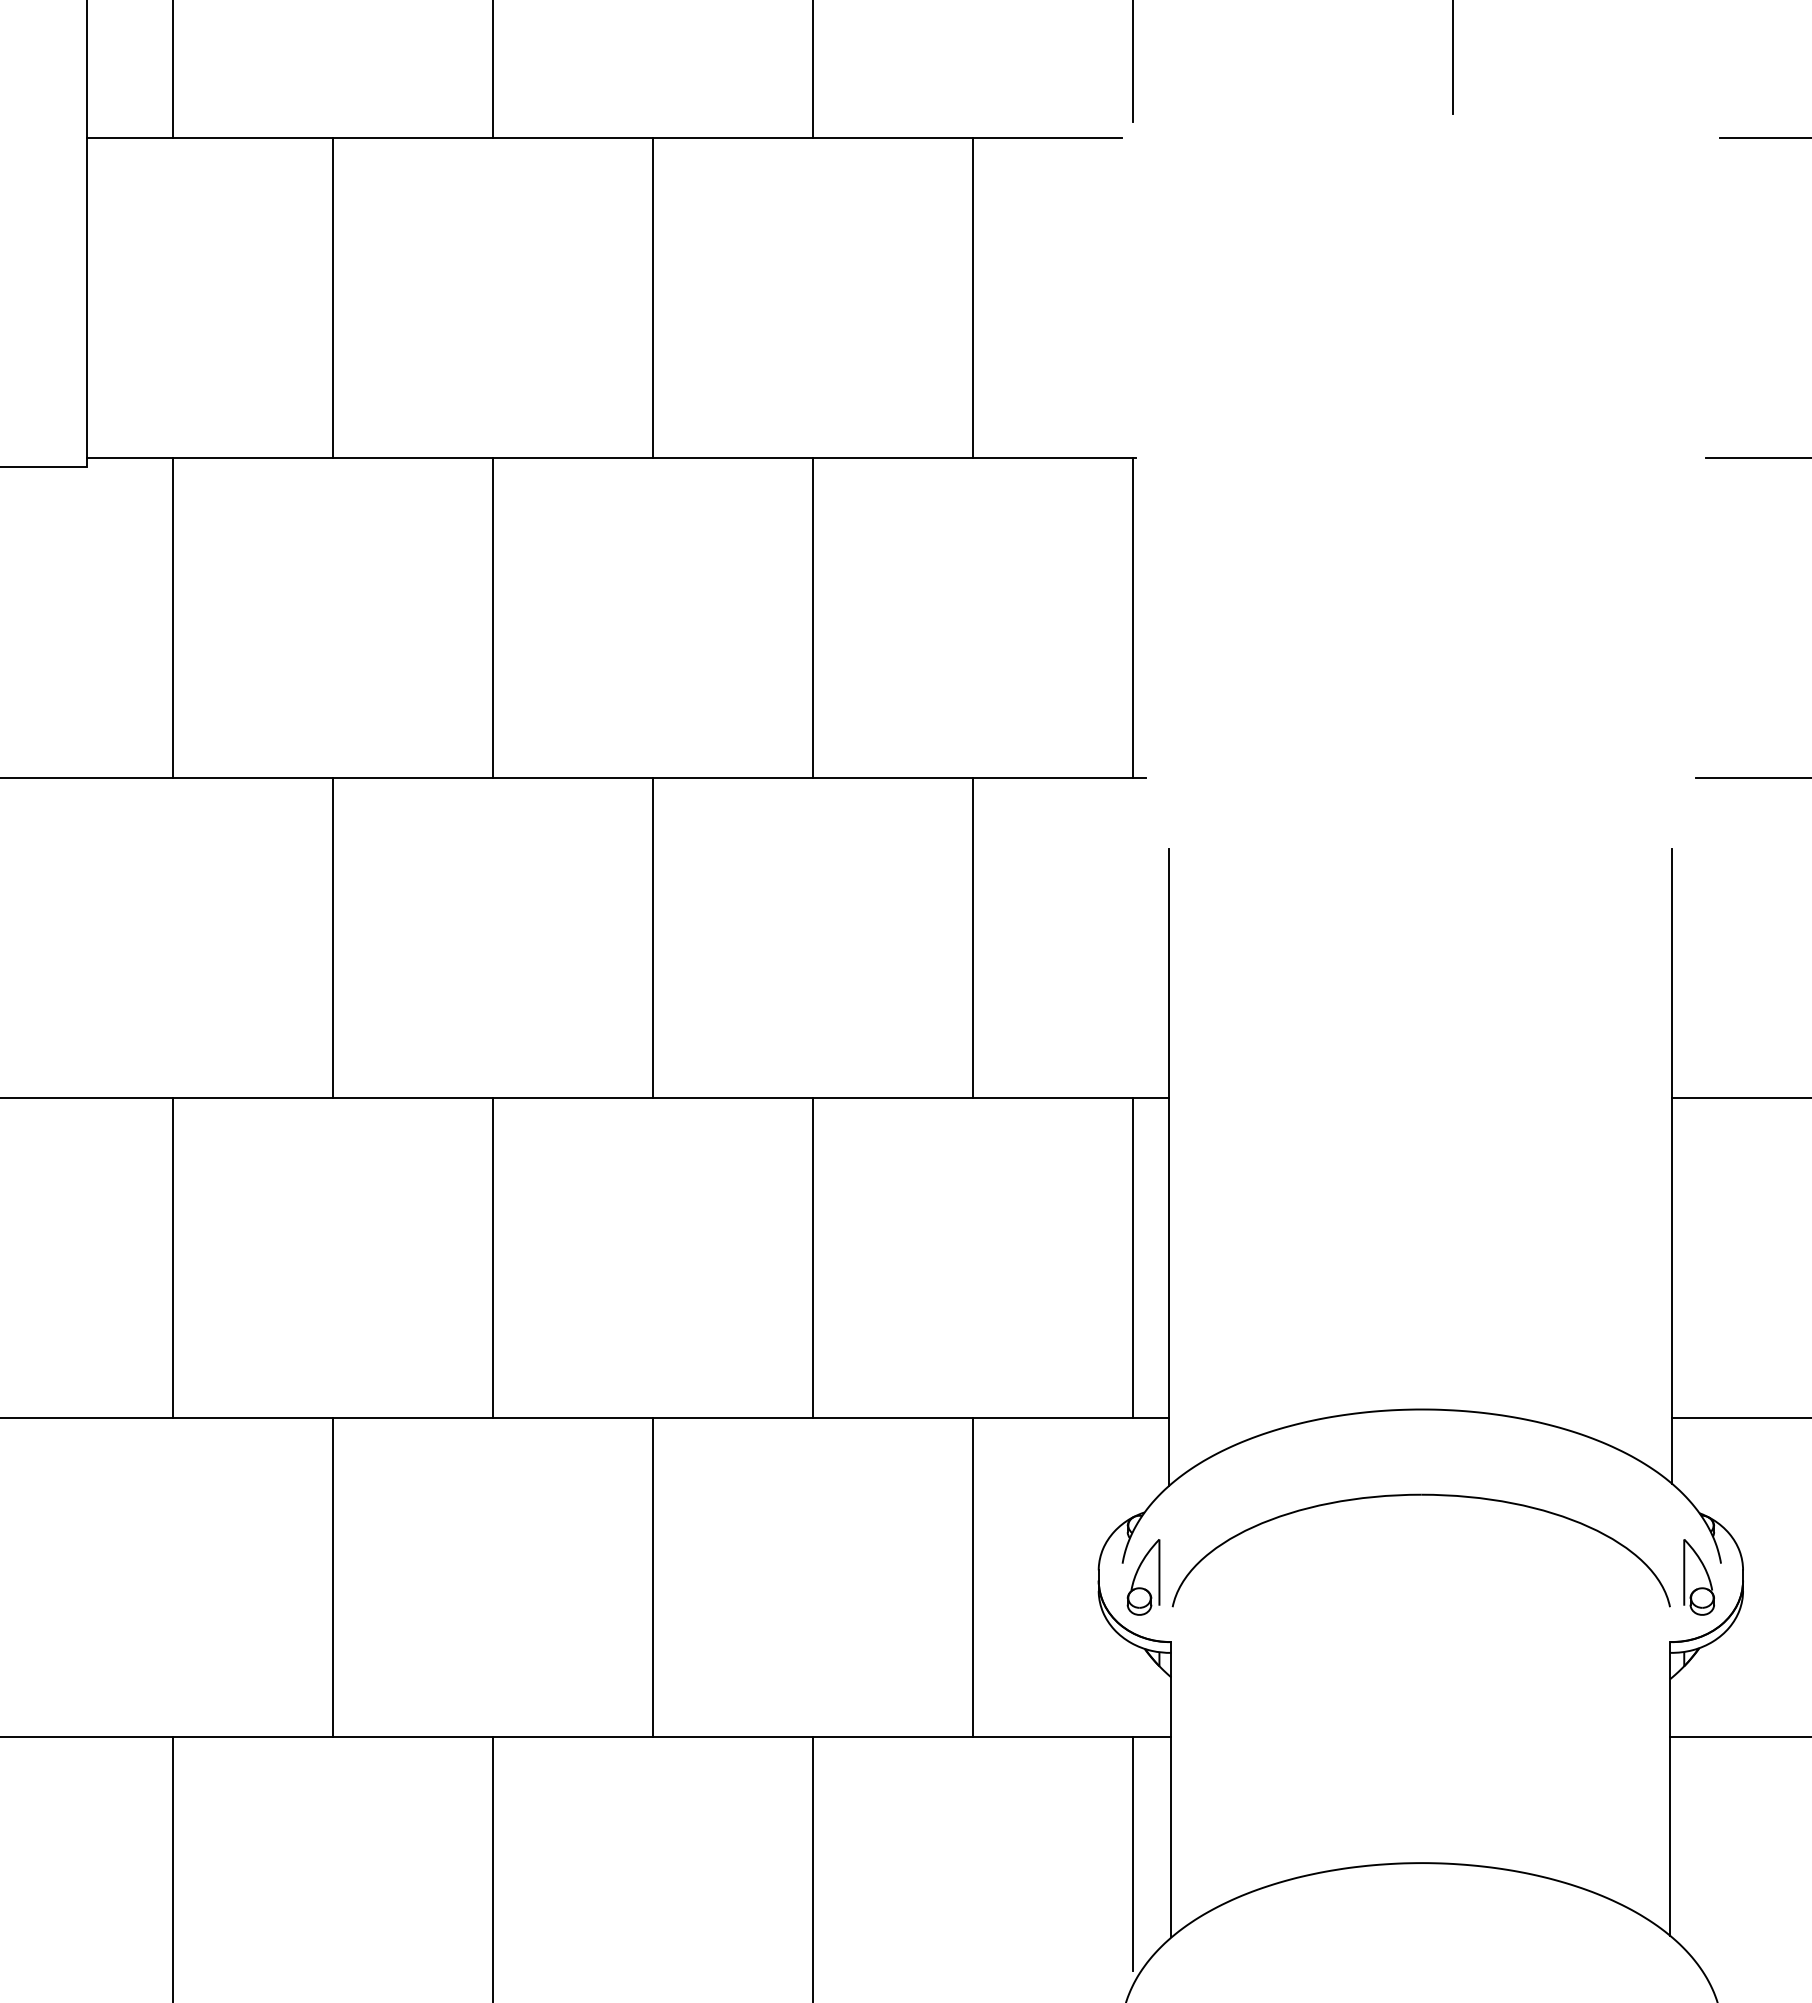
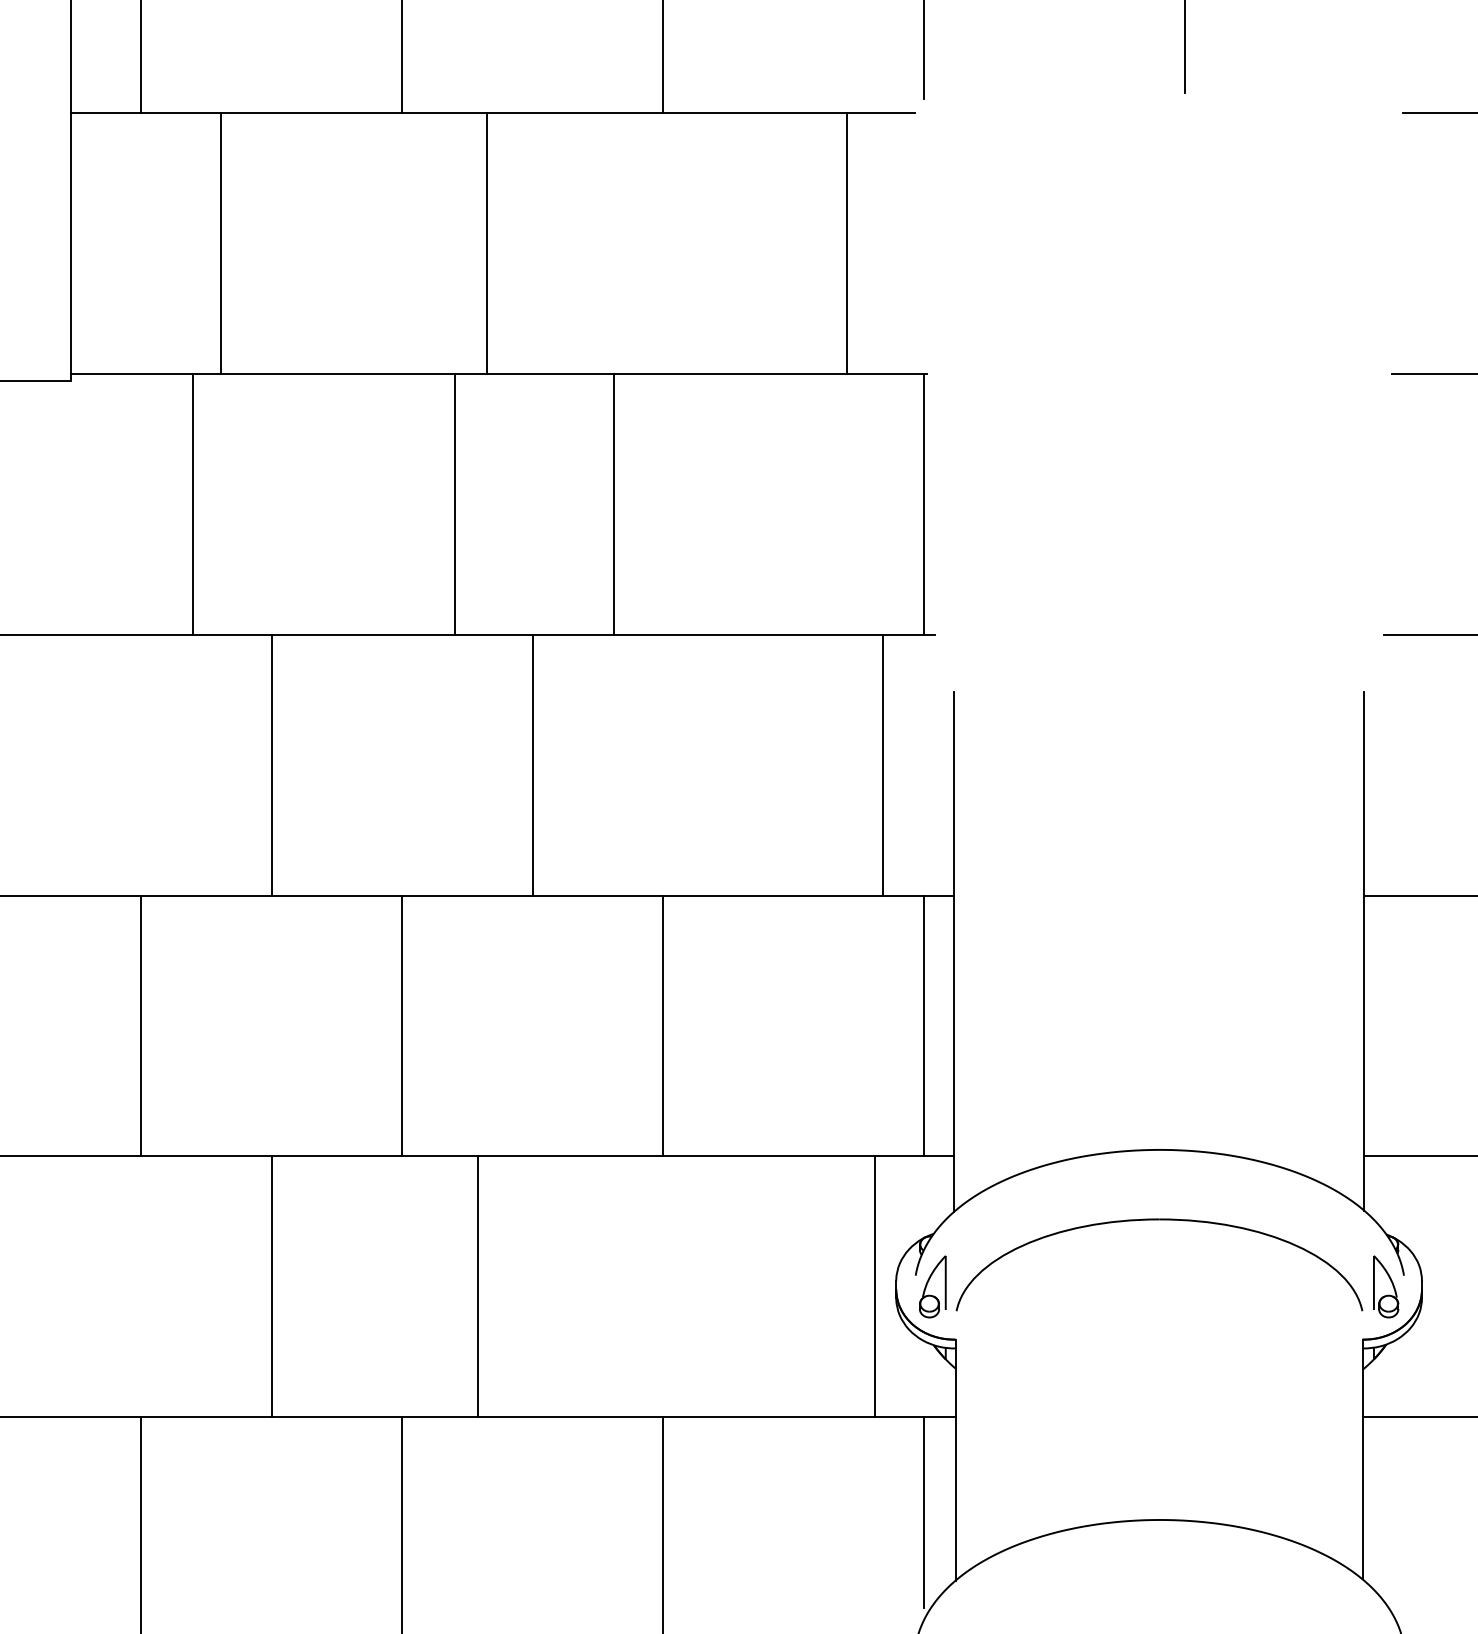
line: (333, 298) -> (221, 243), moved
line: (653, 298) -> (487, 243), moved
line: (972, 298) -> (846, 243), moved
line: (173, 617) -> (192, 503), moved
line: (493, 617) -> (455, 503), moved
line: (813, 617) -> (614, 503), moved
line: (972, 937) -> (883, 764), moved
line: (653, 1577) -> (478, 1286), moved
line: (972, 1577) -> (874, 1286), moved

